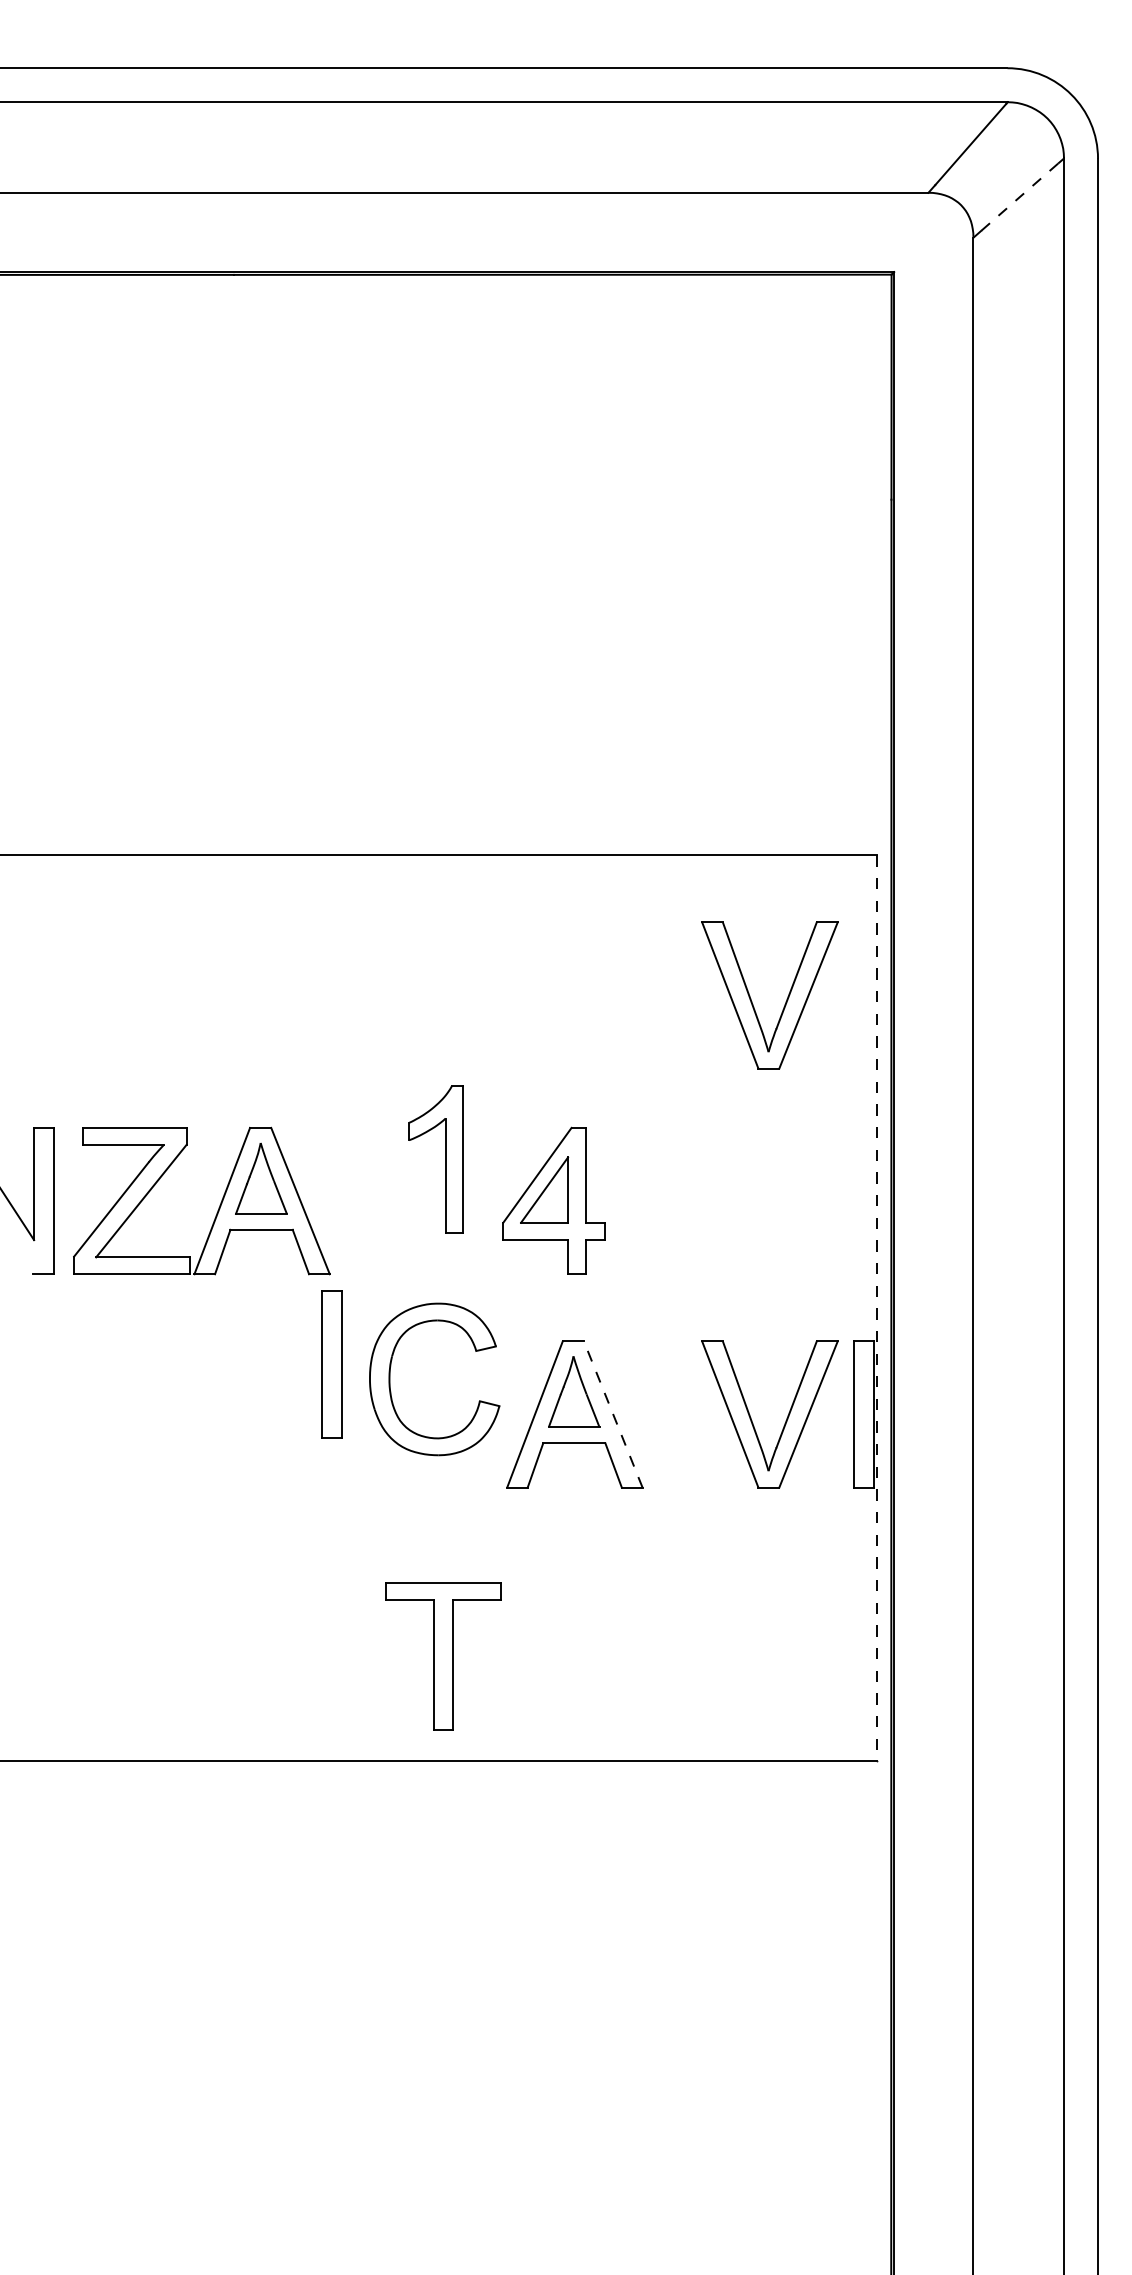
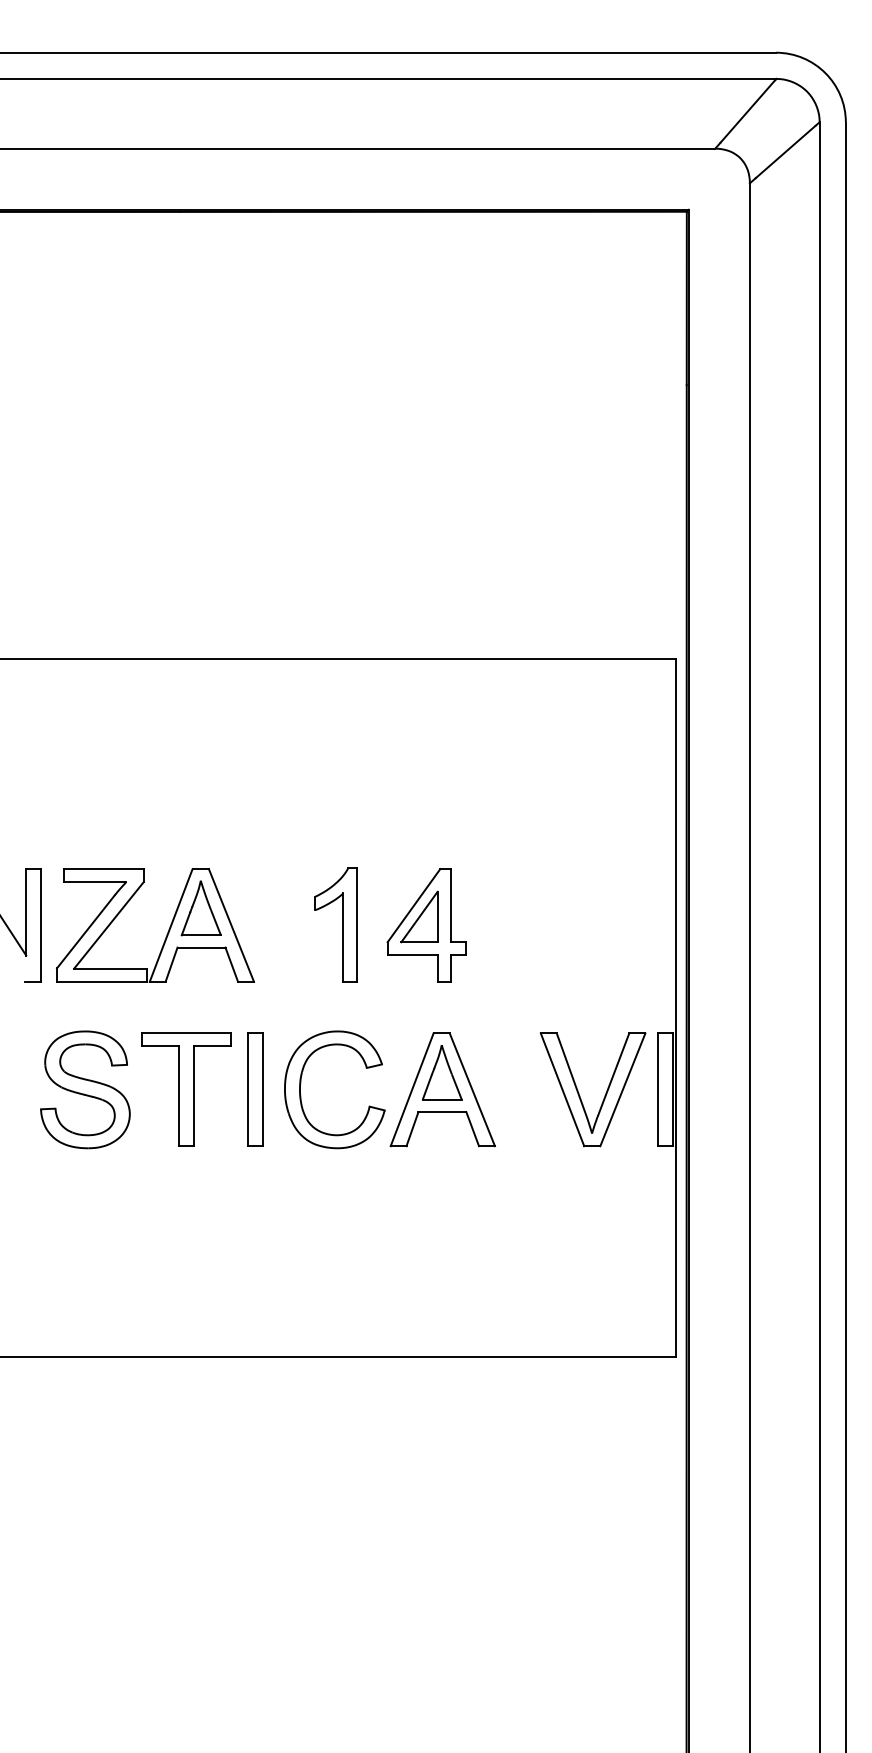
line: (1019, 197) -> (785, 152), dashed -> solid
part: (785, 1001) -> (605, 771), removed
part: (445, 1159) -> (343, 925), moved
line: (877, 1308) -> (675, 1008), dashed -> solid
part: (331, 1364) -> (255, 1089), moved
part: (390, 1379) -> (300, 1089), moved
part: (110, 1414) -> (85, 1089), added
line: (613, 1414) -> (472, 1089), dashed -> solid
part: (443, 1656) -> (186, 1089), moved

